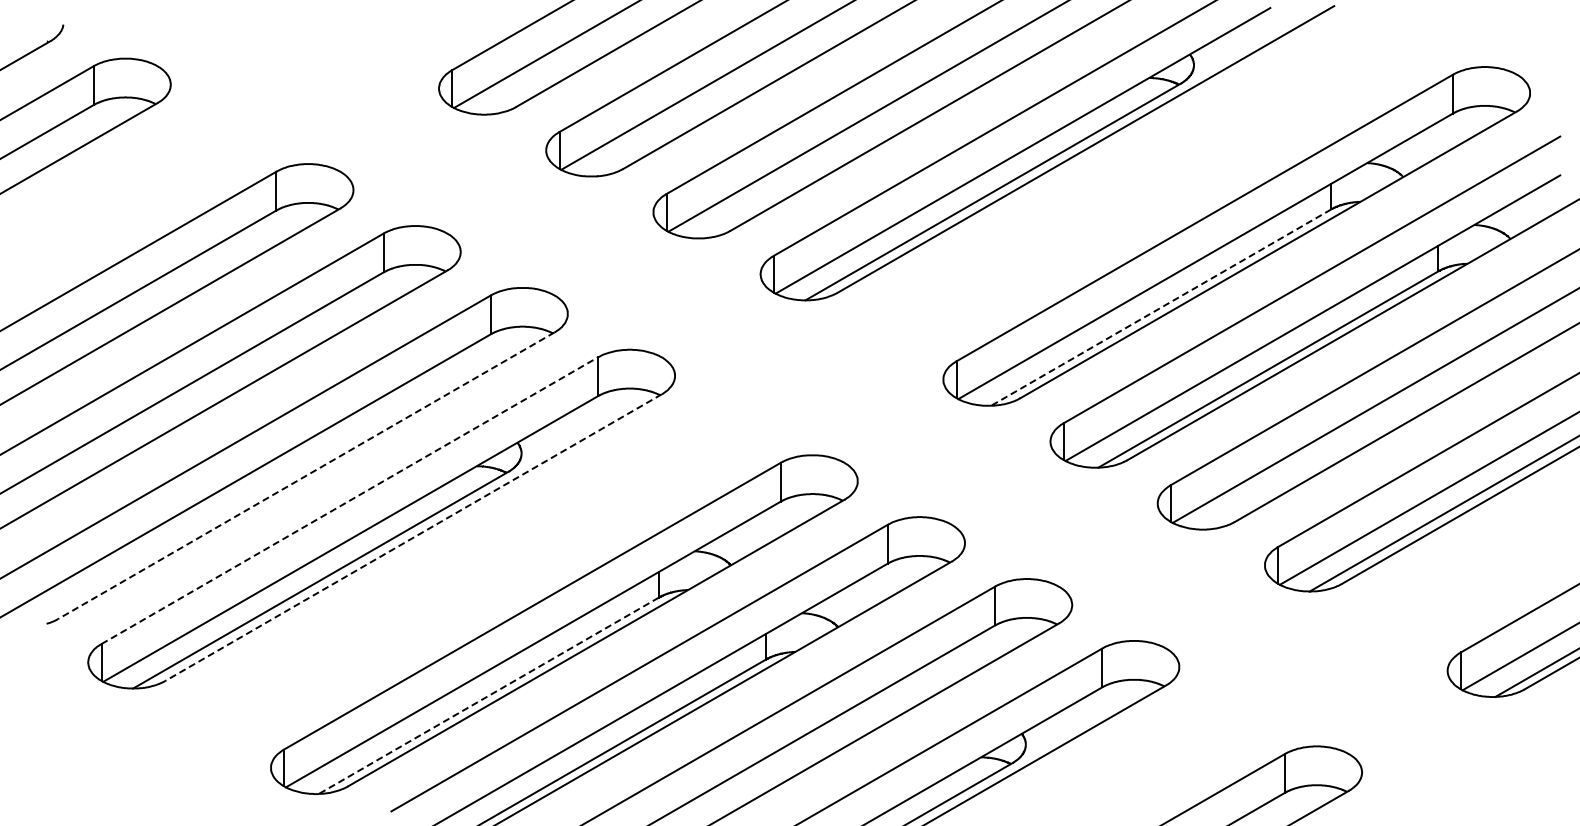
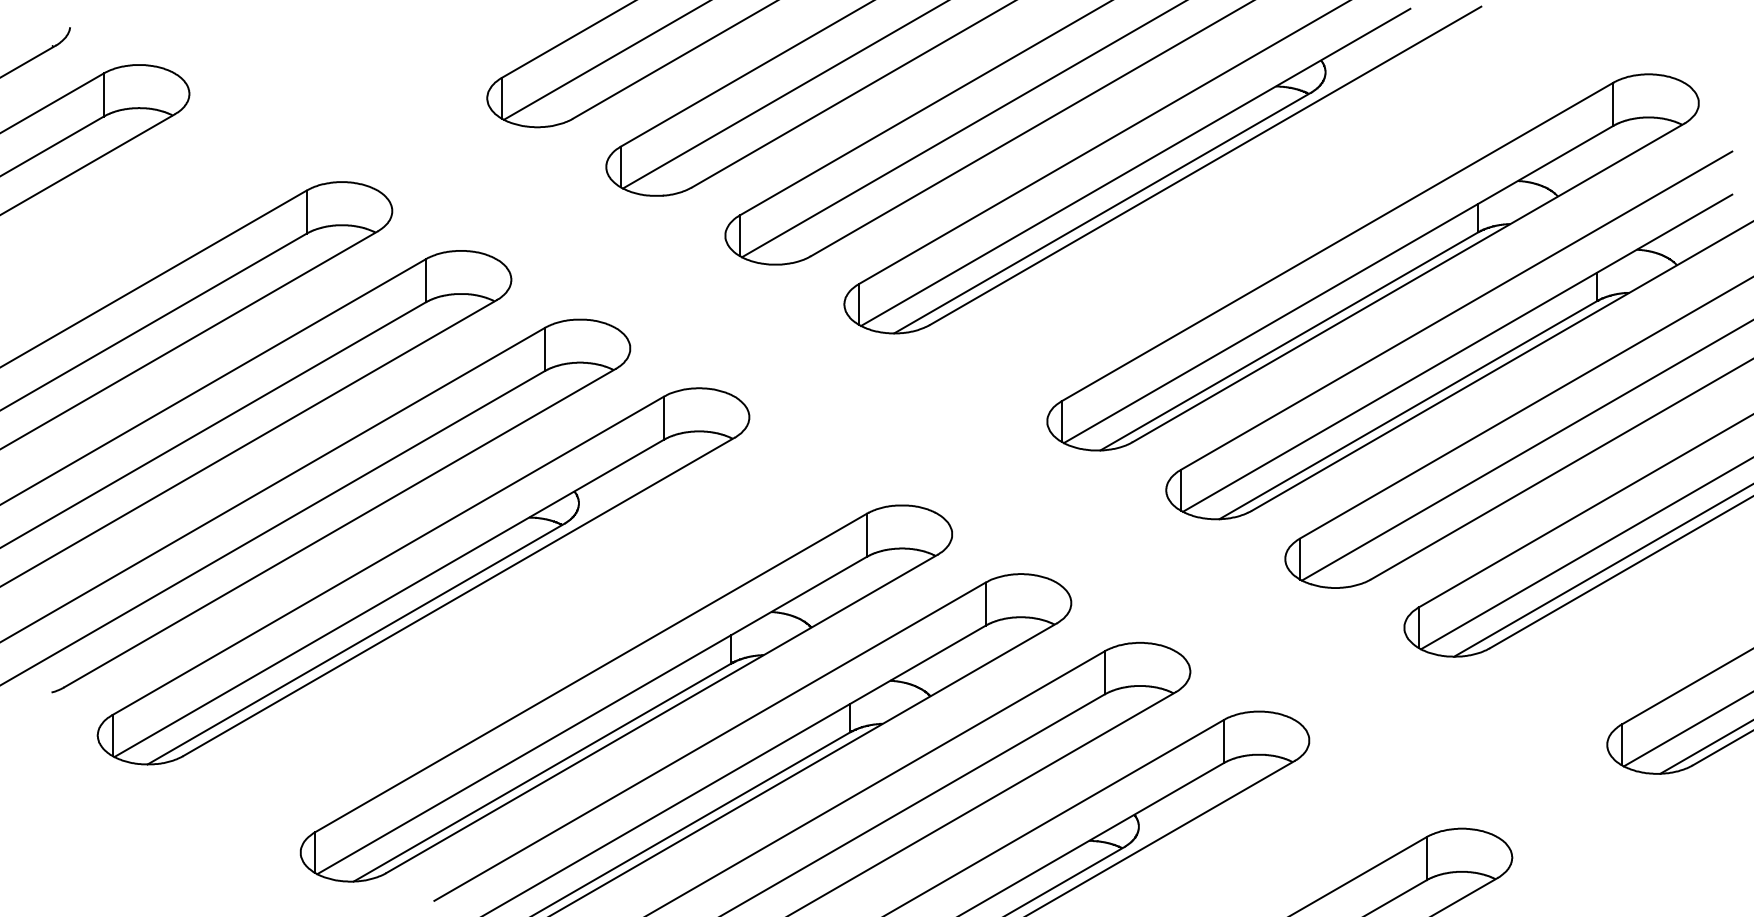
line: (1160, 307) -> (1288, 341), dashed -> solid
line: (306, 475) -> (340, 527), dashed -> solid
line: (349, 500) -> (387, 555), dashed -> solid
line: (413, 537) -> (458, 596), dashed -> solid
line: (488, 696) -> (542, 773), dashed -> solid

